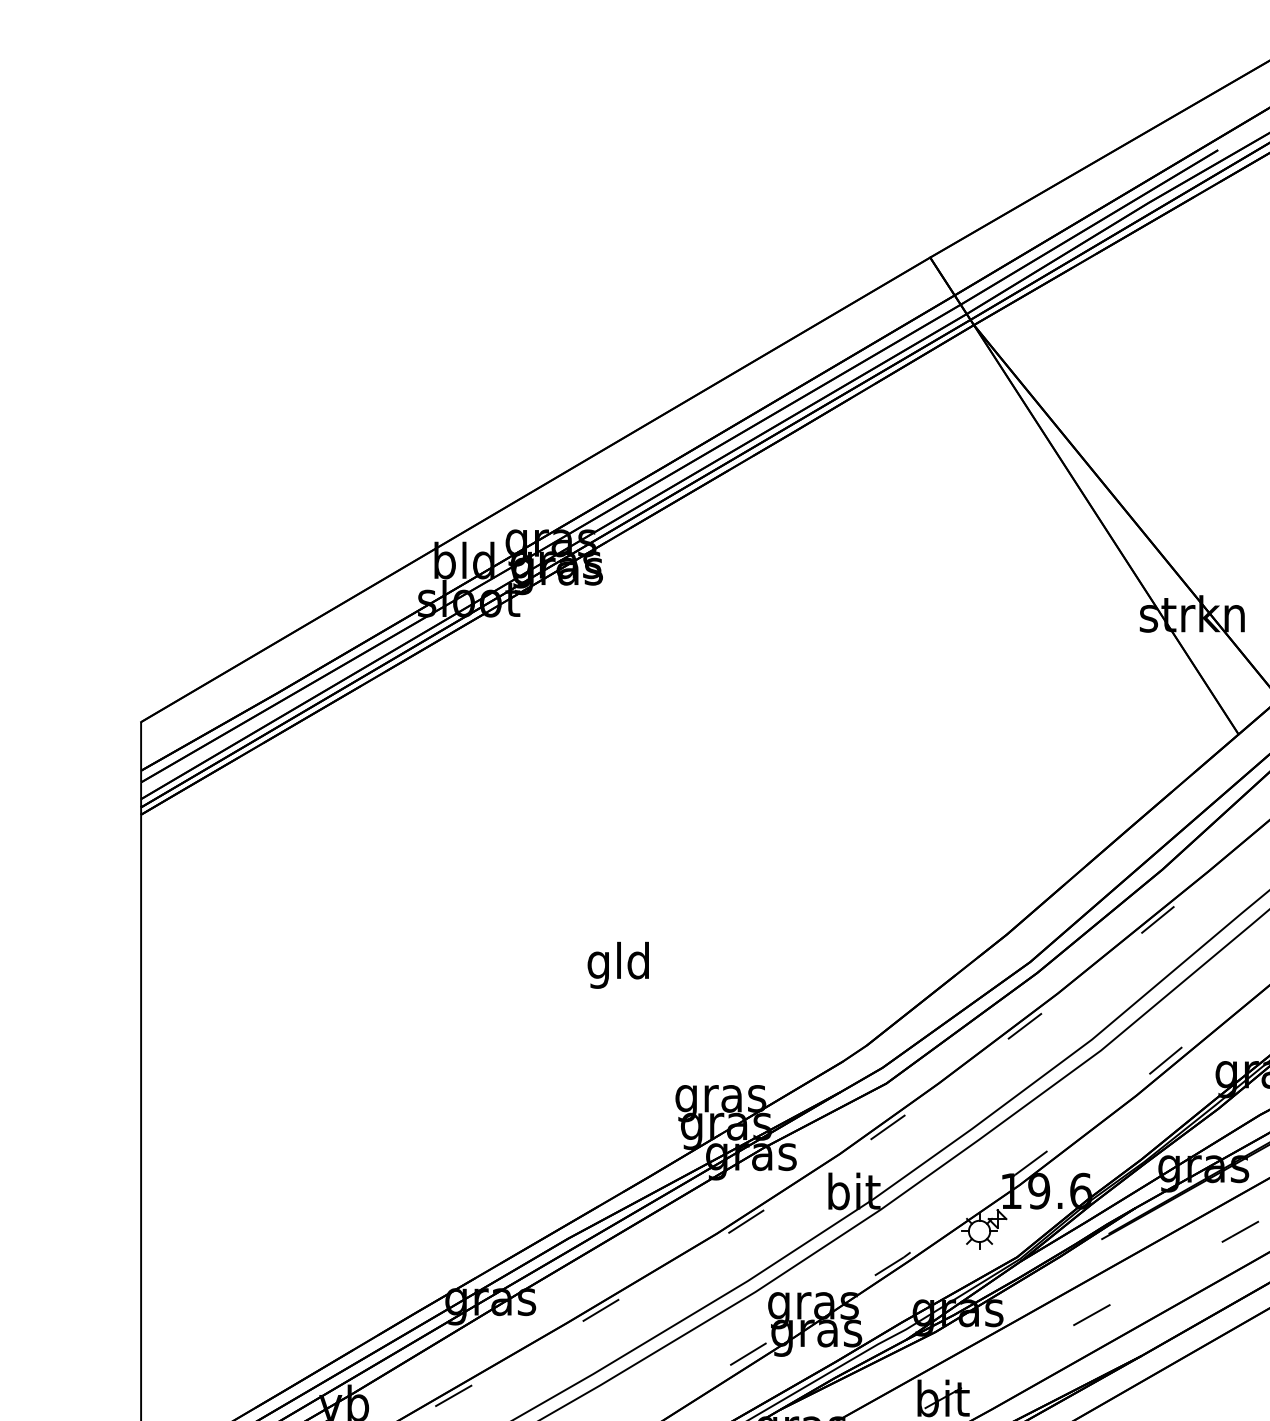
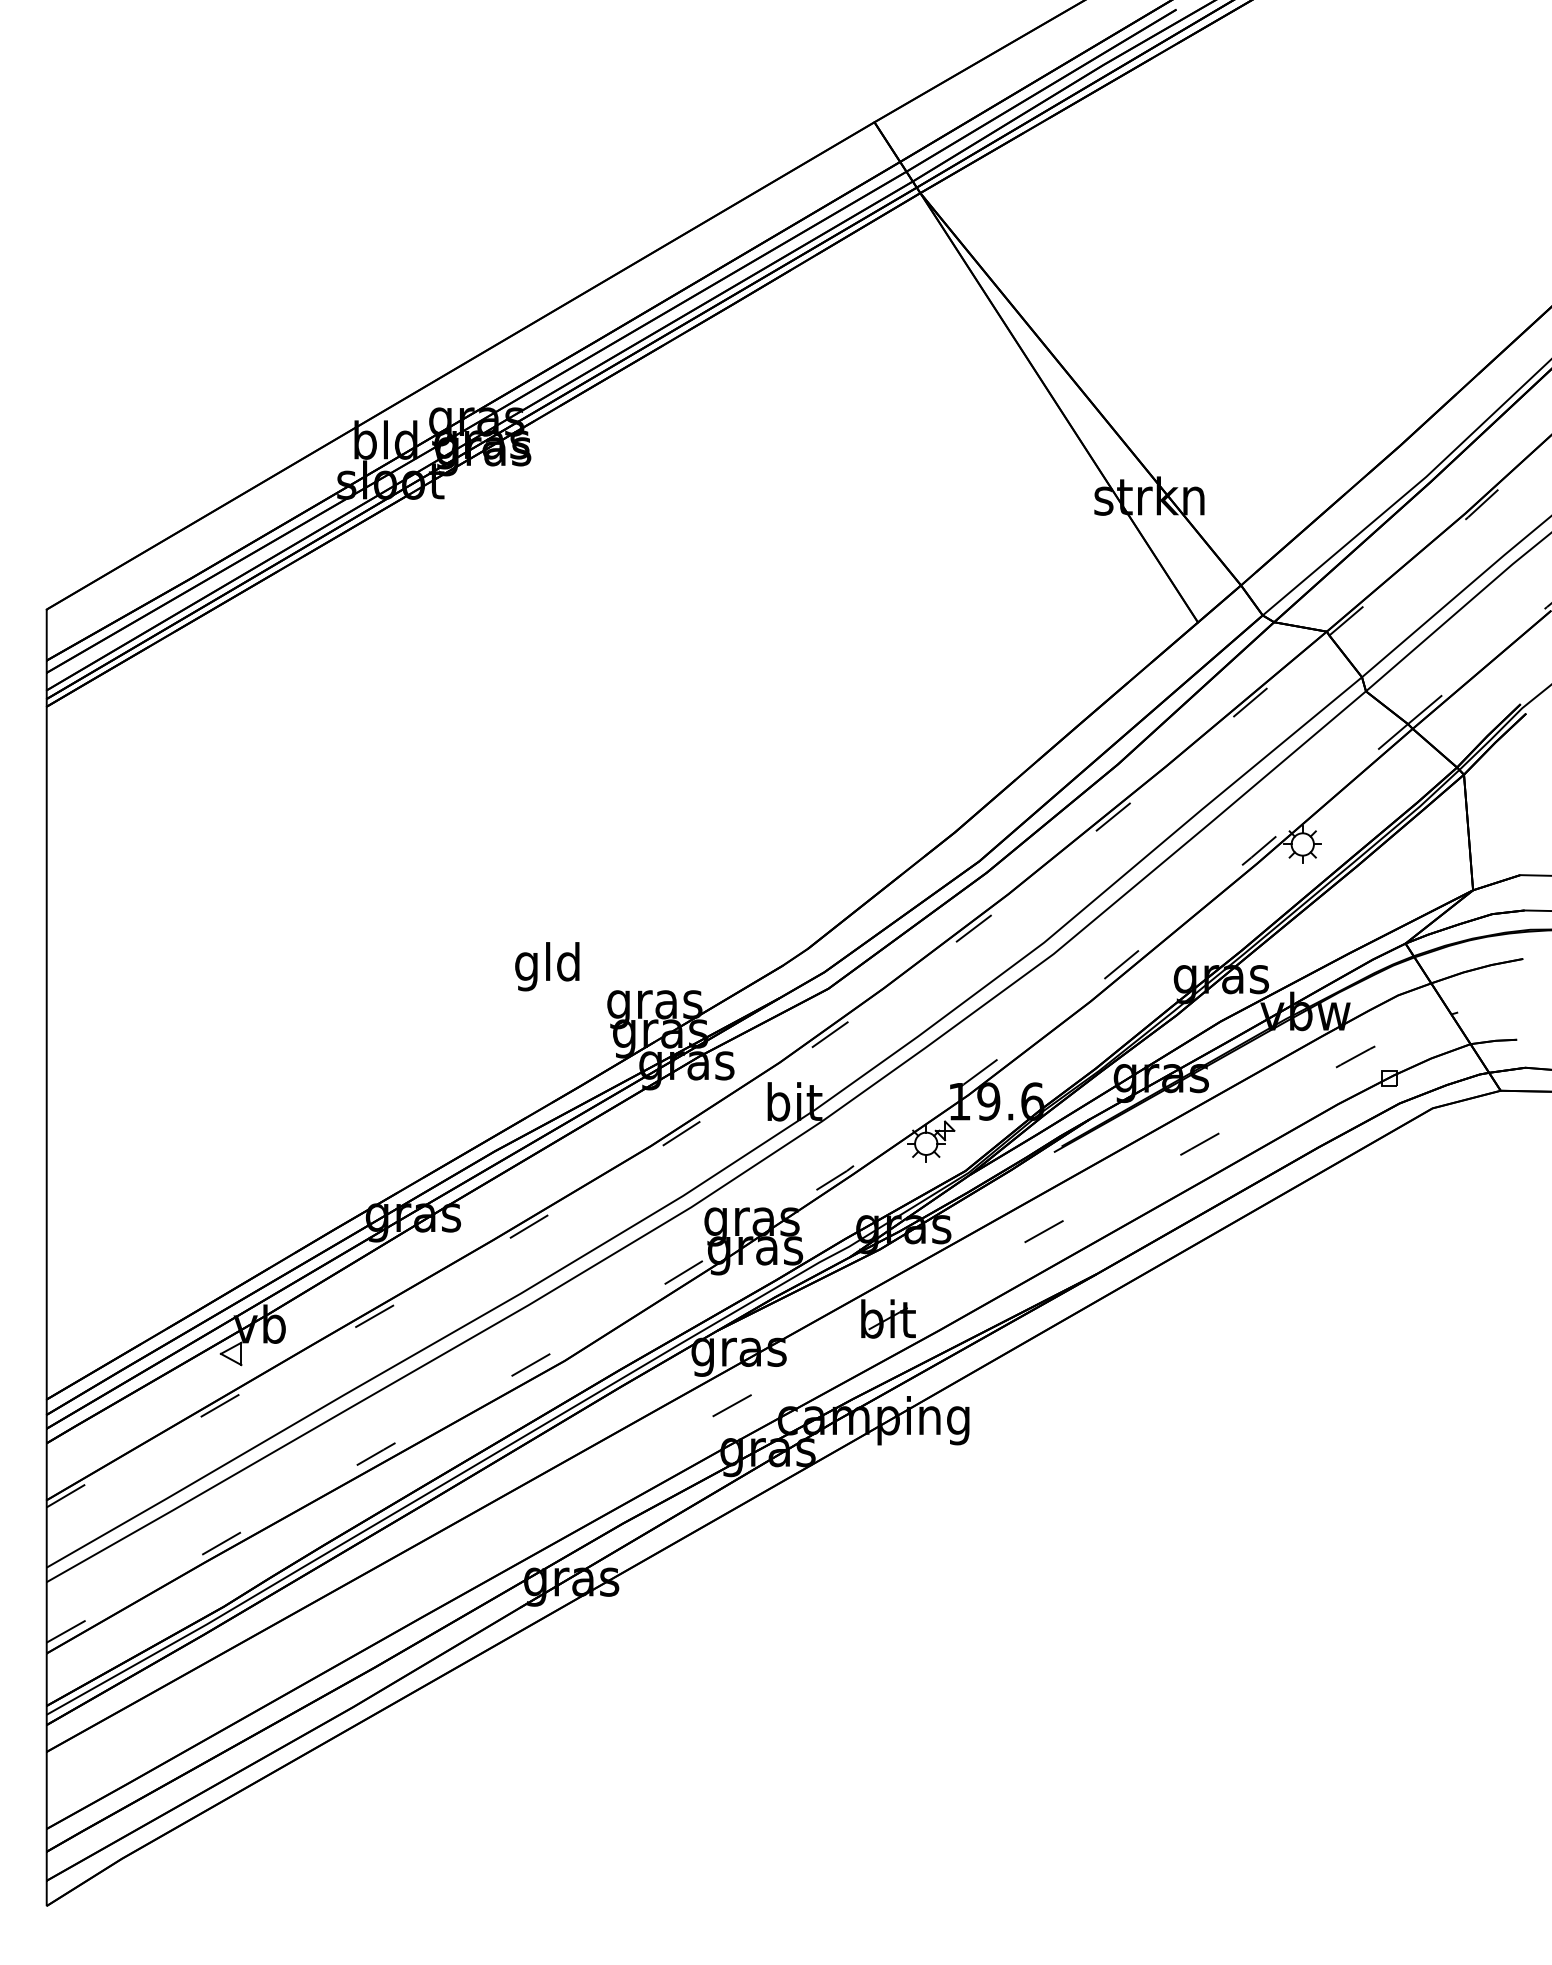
text: (618, 965) -> (547, 966), moved

